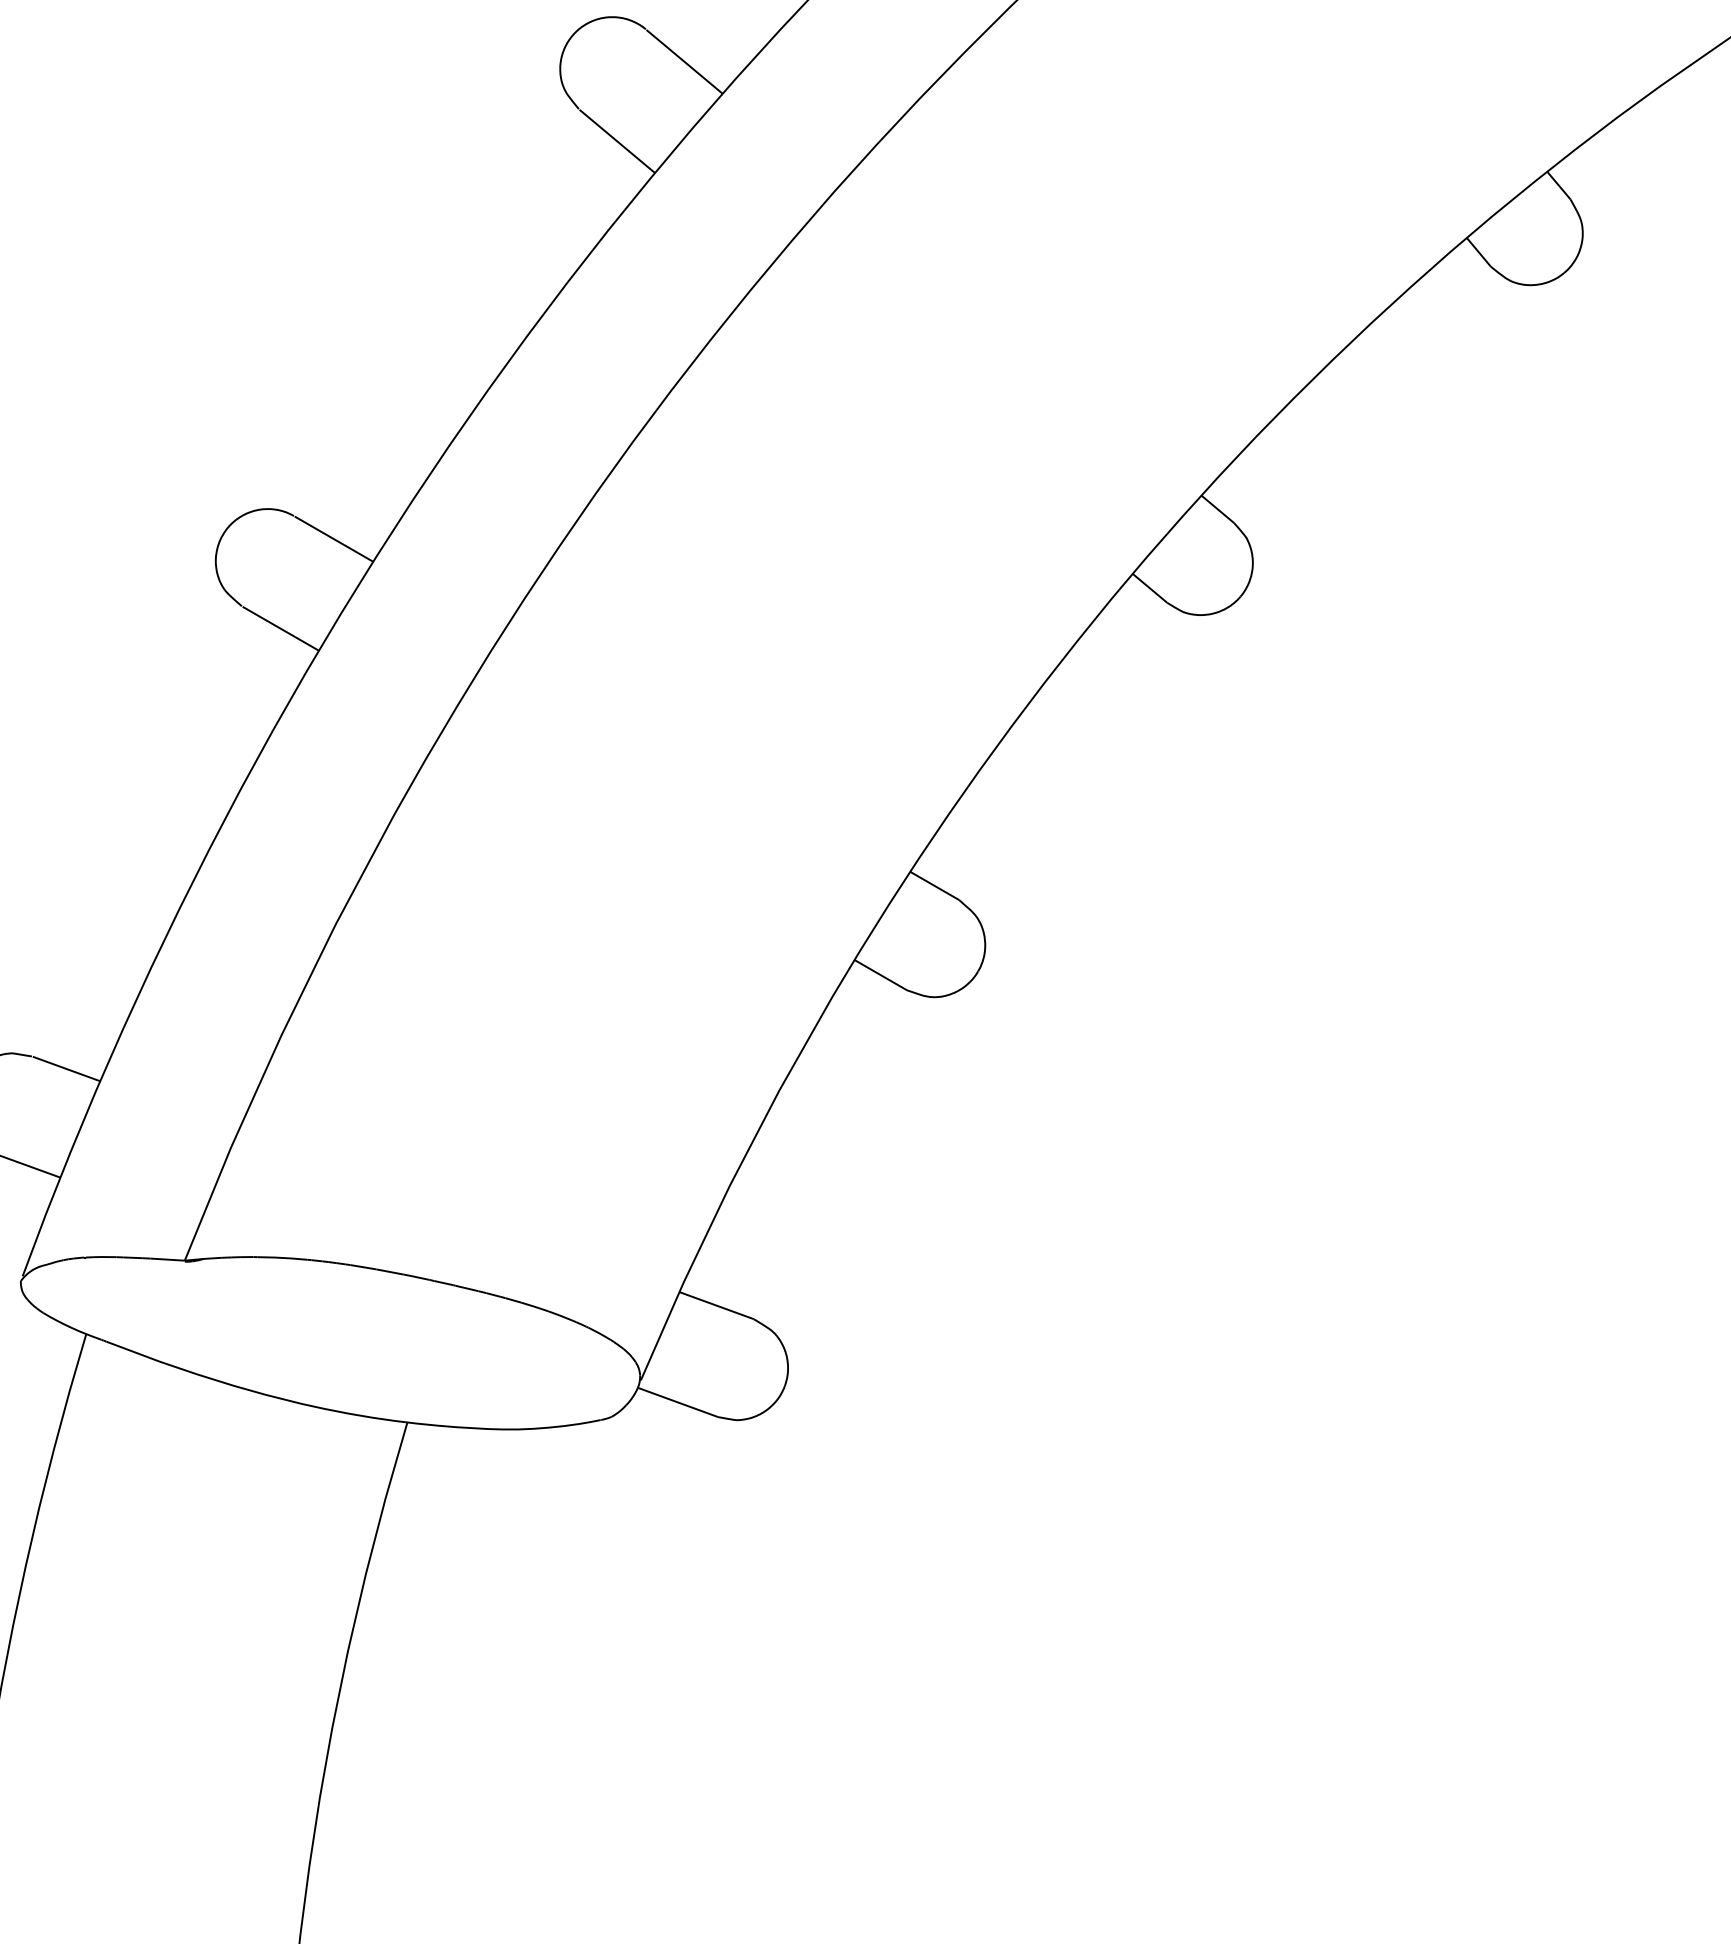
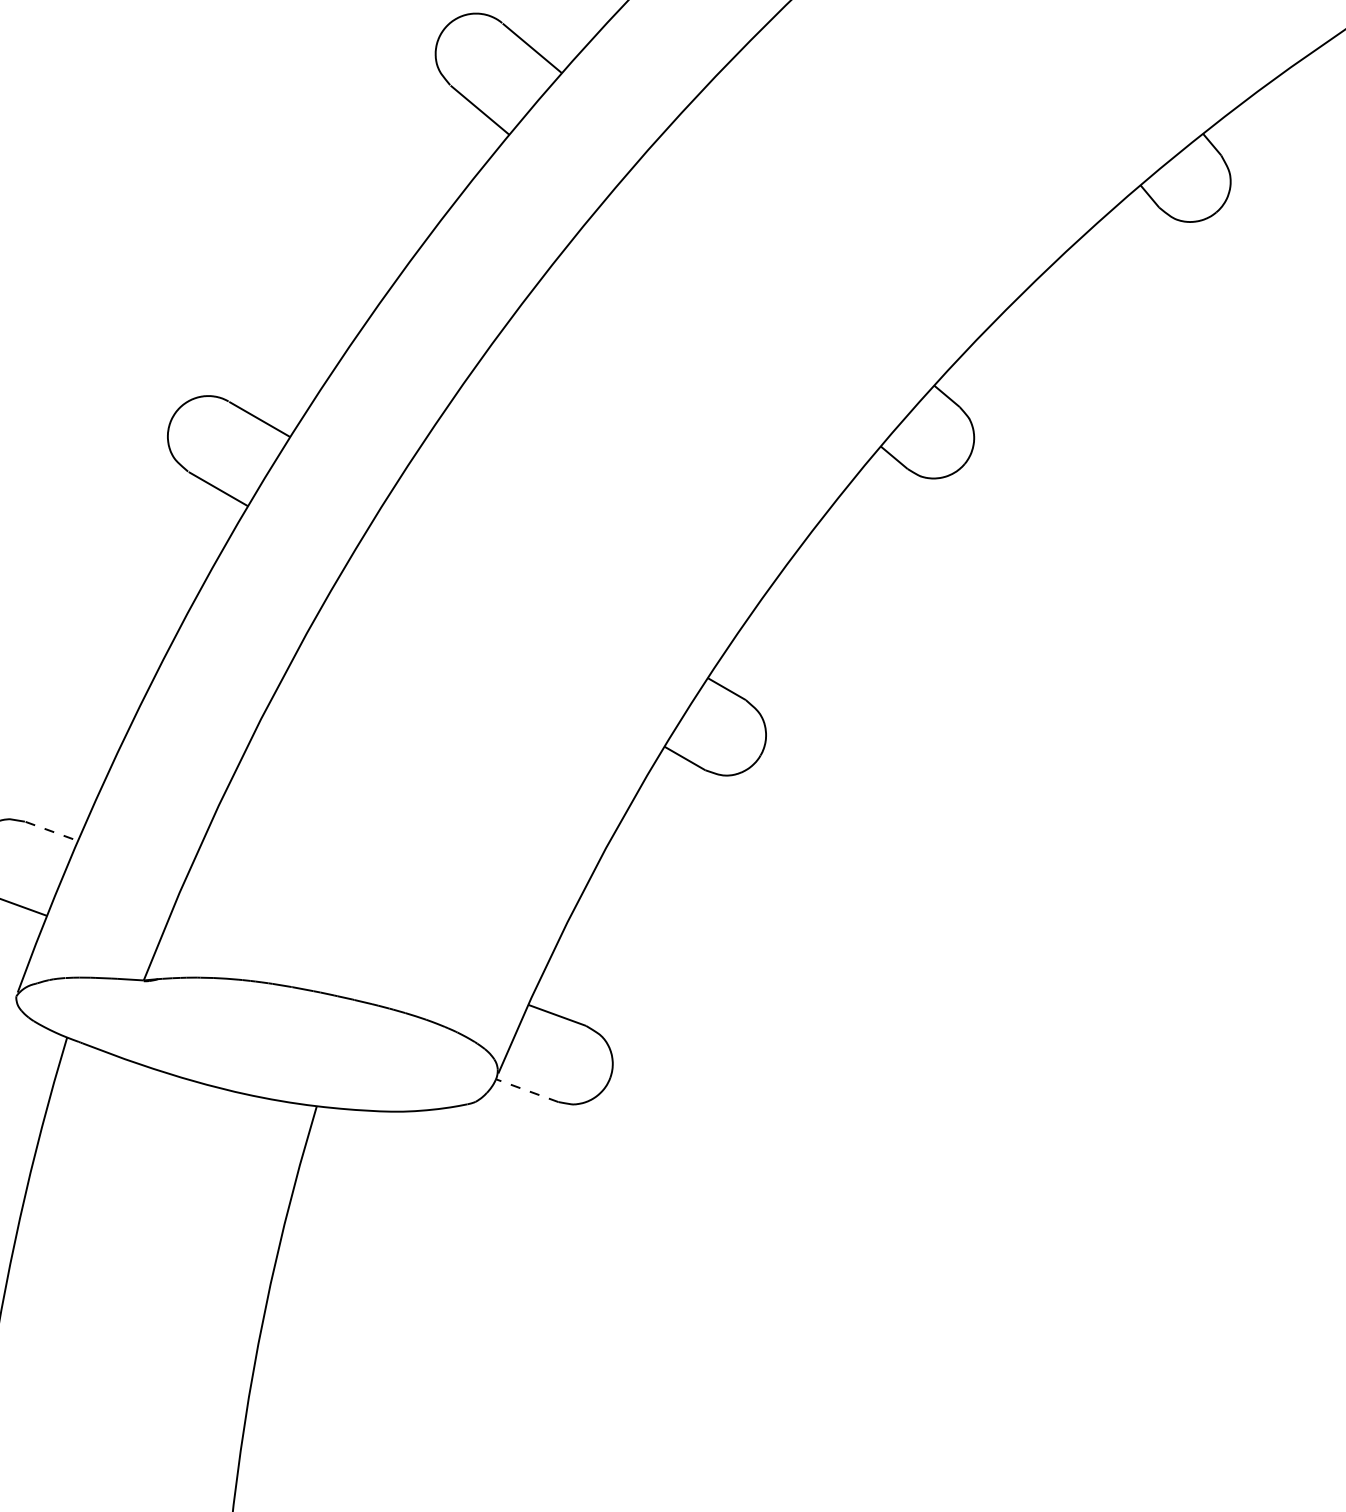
line: (66, 1068) -> (51, 831), solid -> dashed
line: (677, 1402) -> (526, 1090), solid -> dashed

